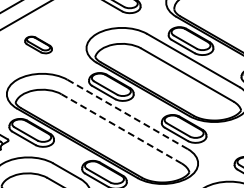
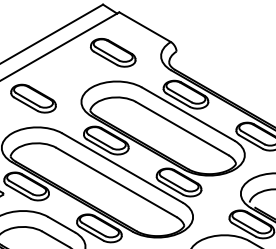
part: (38, 44) -> (33, 98), size x1.67
line: (127, 114) -> (122, 168), dashed -> solid
line: (121, 128) -> (116, 182), dashed -> solid

